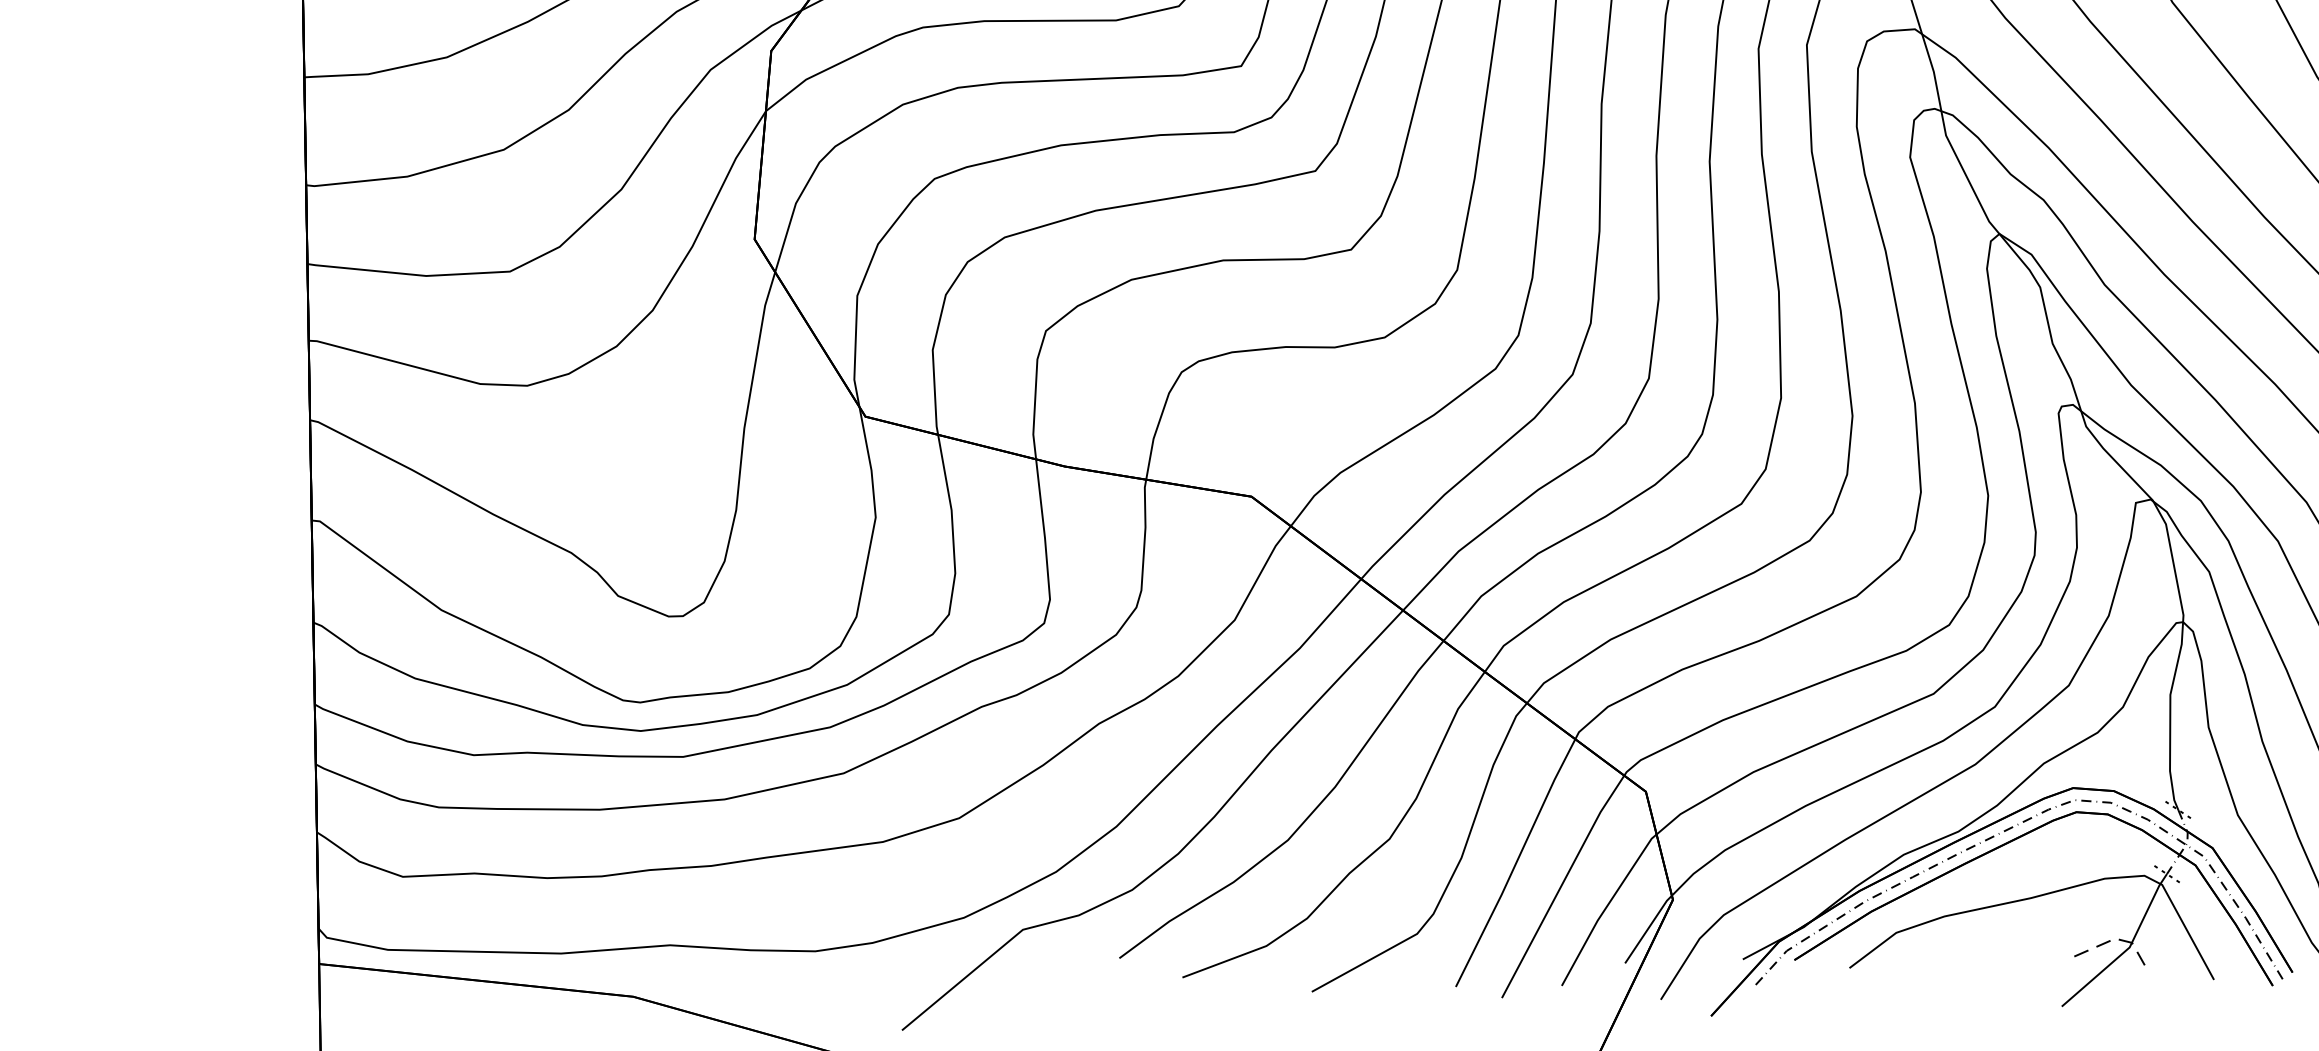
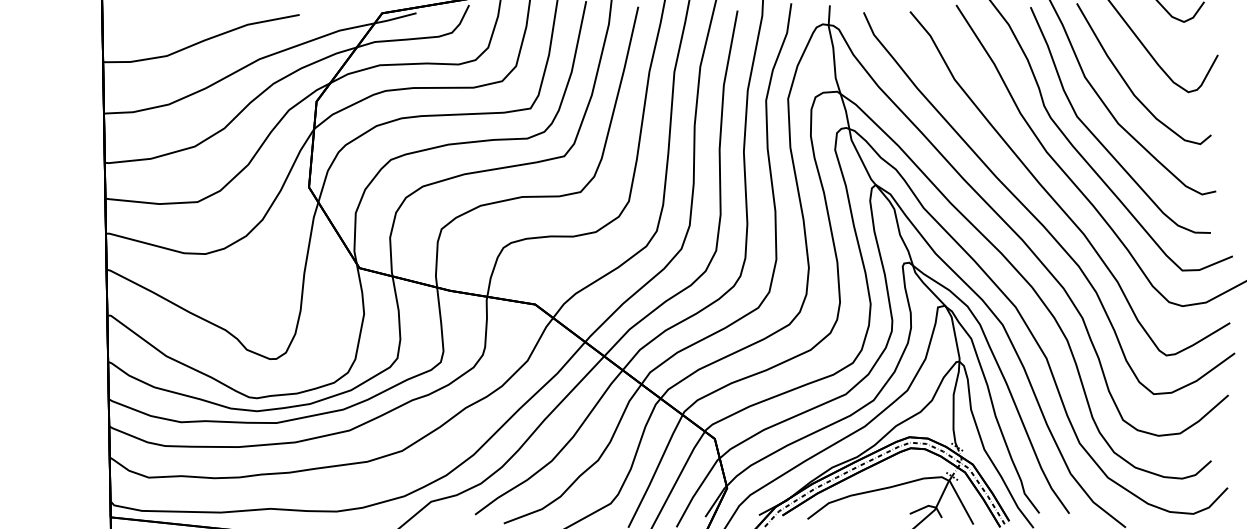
line: (2115, 937) -> (928, 505), dashed -> solid

